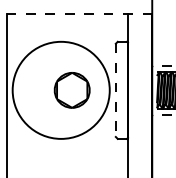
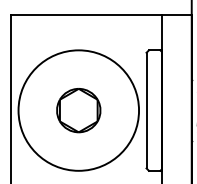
line: (79, 13) -> (101, 15), dashed -> solid
part: (71, 90) -> (77, 110), moved
line: (115, 90) -> (146, 110), dashed -> solid

